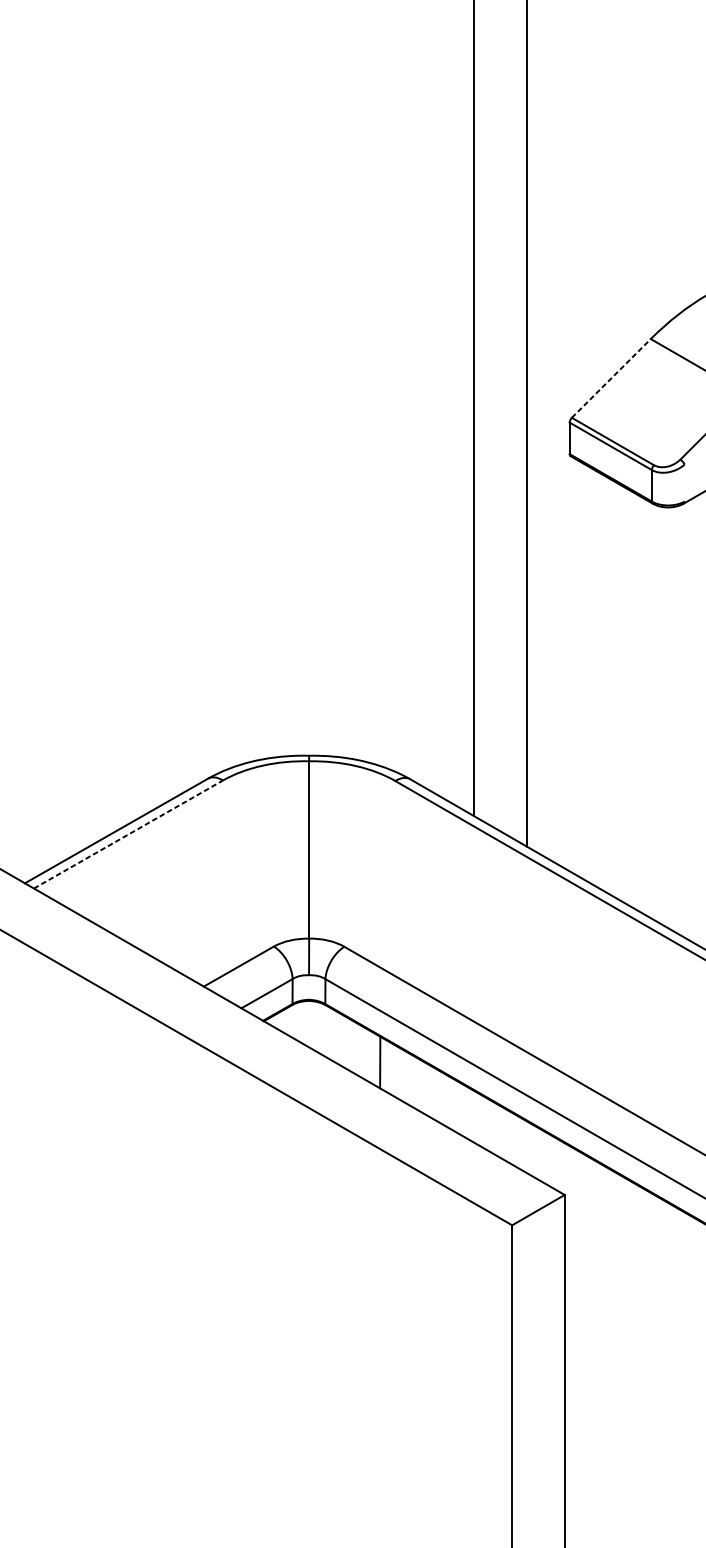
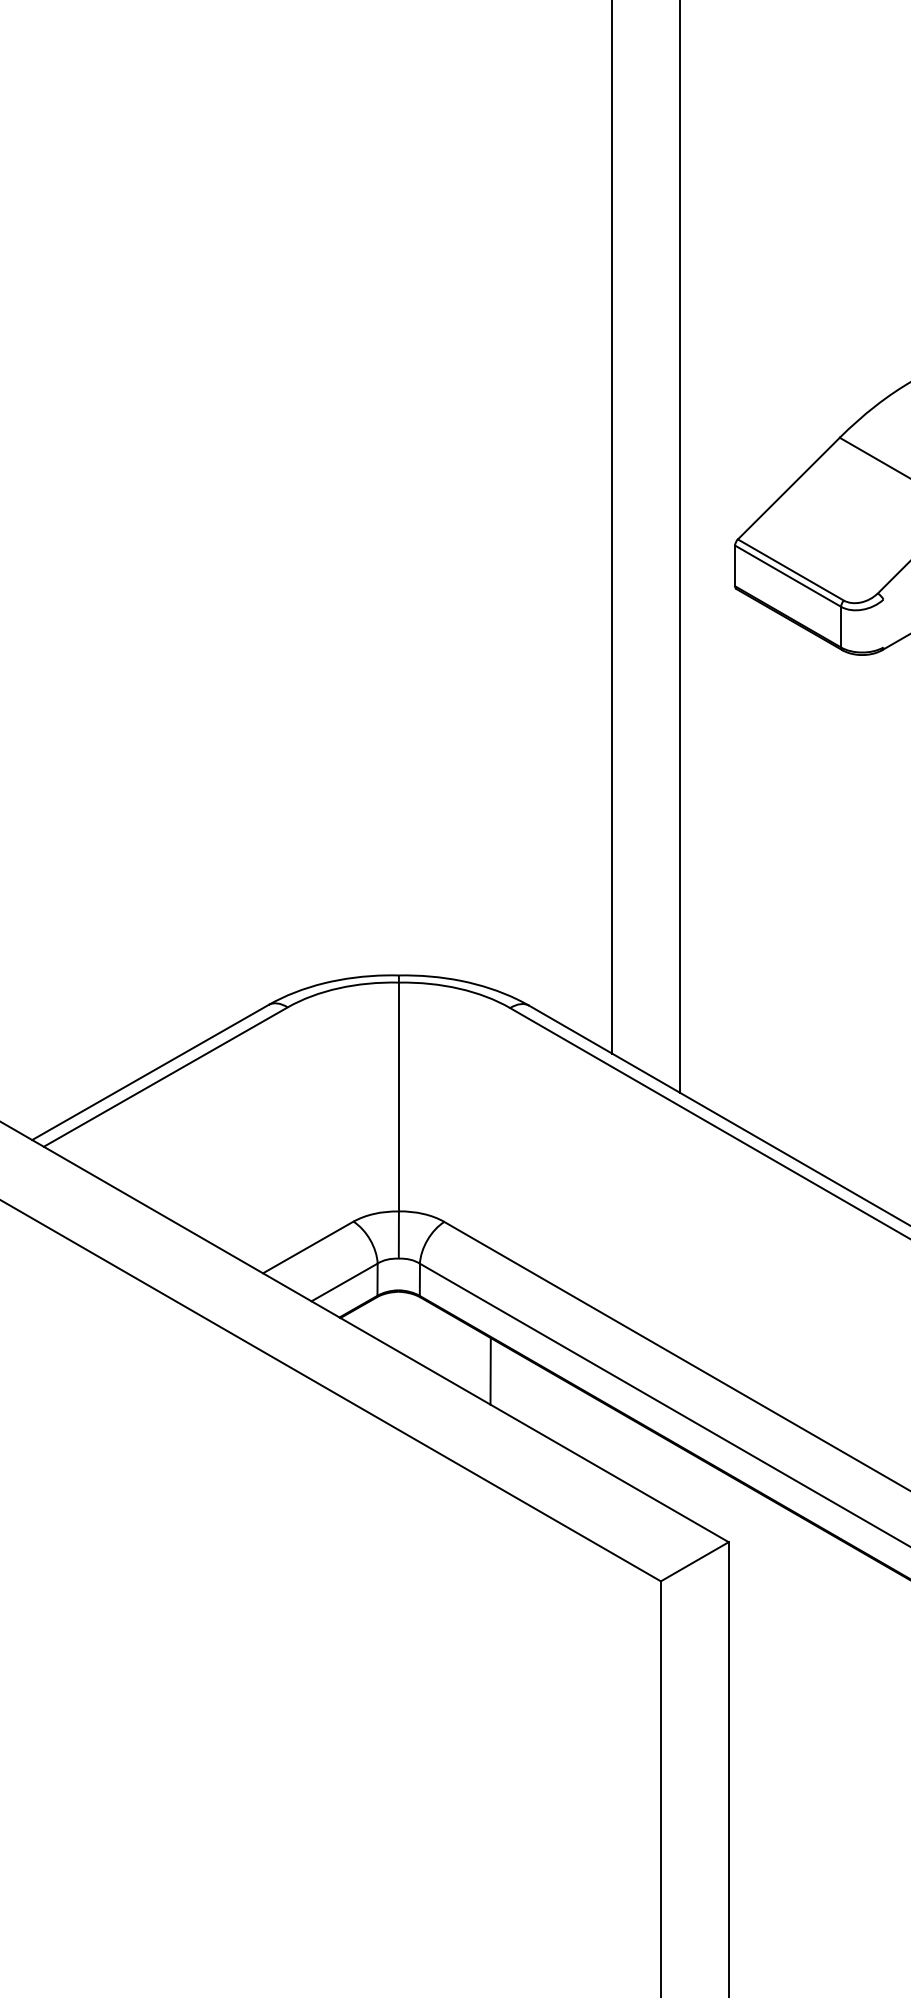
line: (611, 378) -> (788, 488), dashed -> solid
line: (129, 834) -> (166, 1076), dashed -> solid

